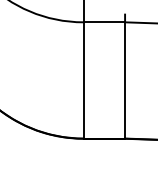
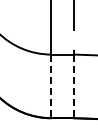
line: (83, 80) -> (51, 86), solid -> dashed
line: (125, 80) -> (74, 86), solid -> dashed

